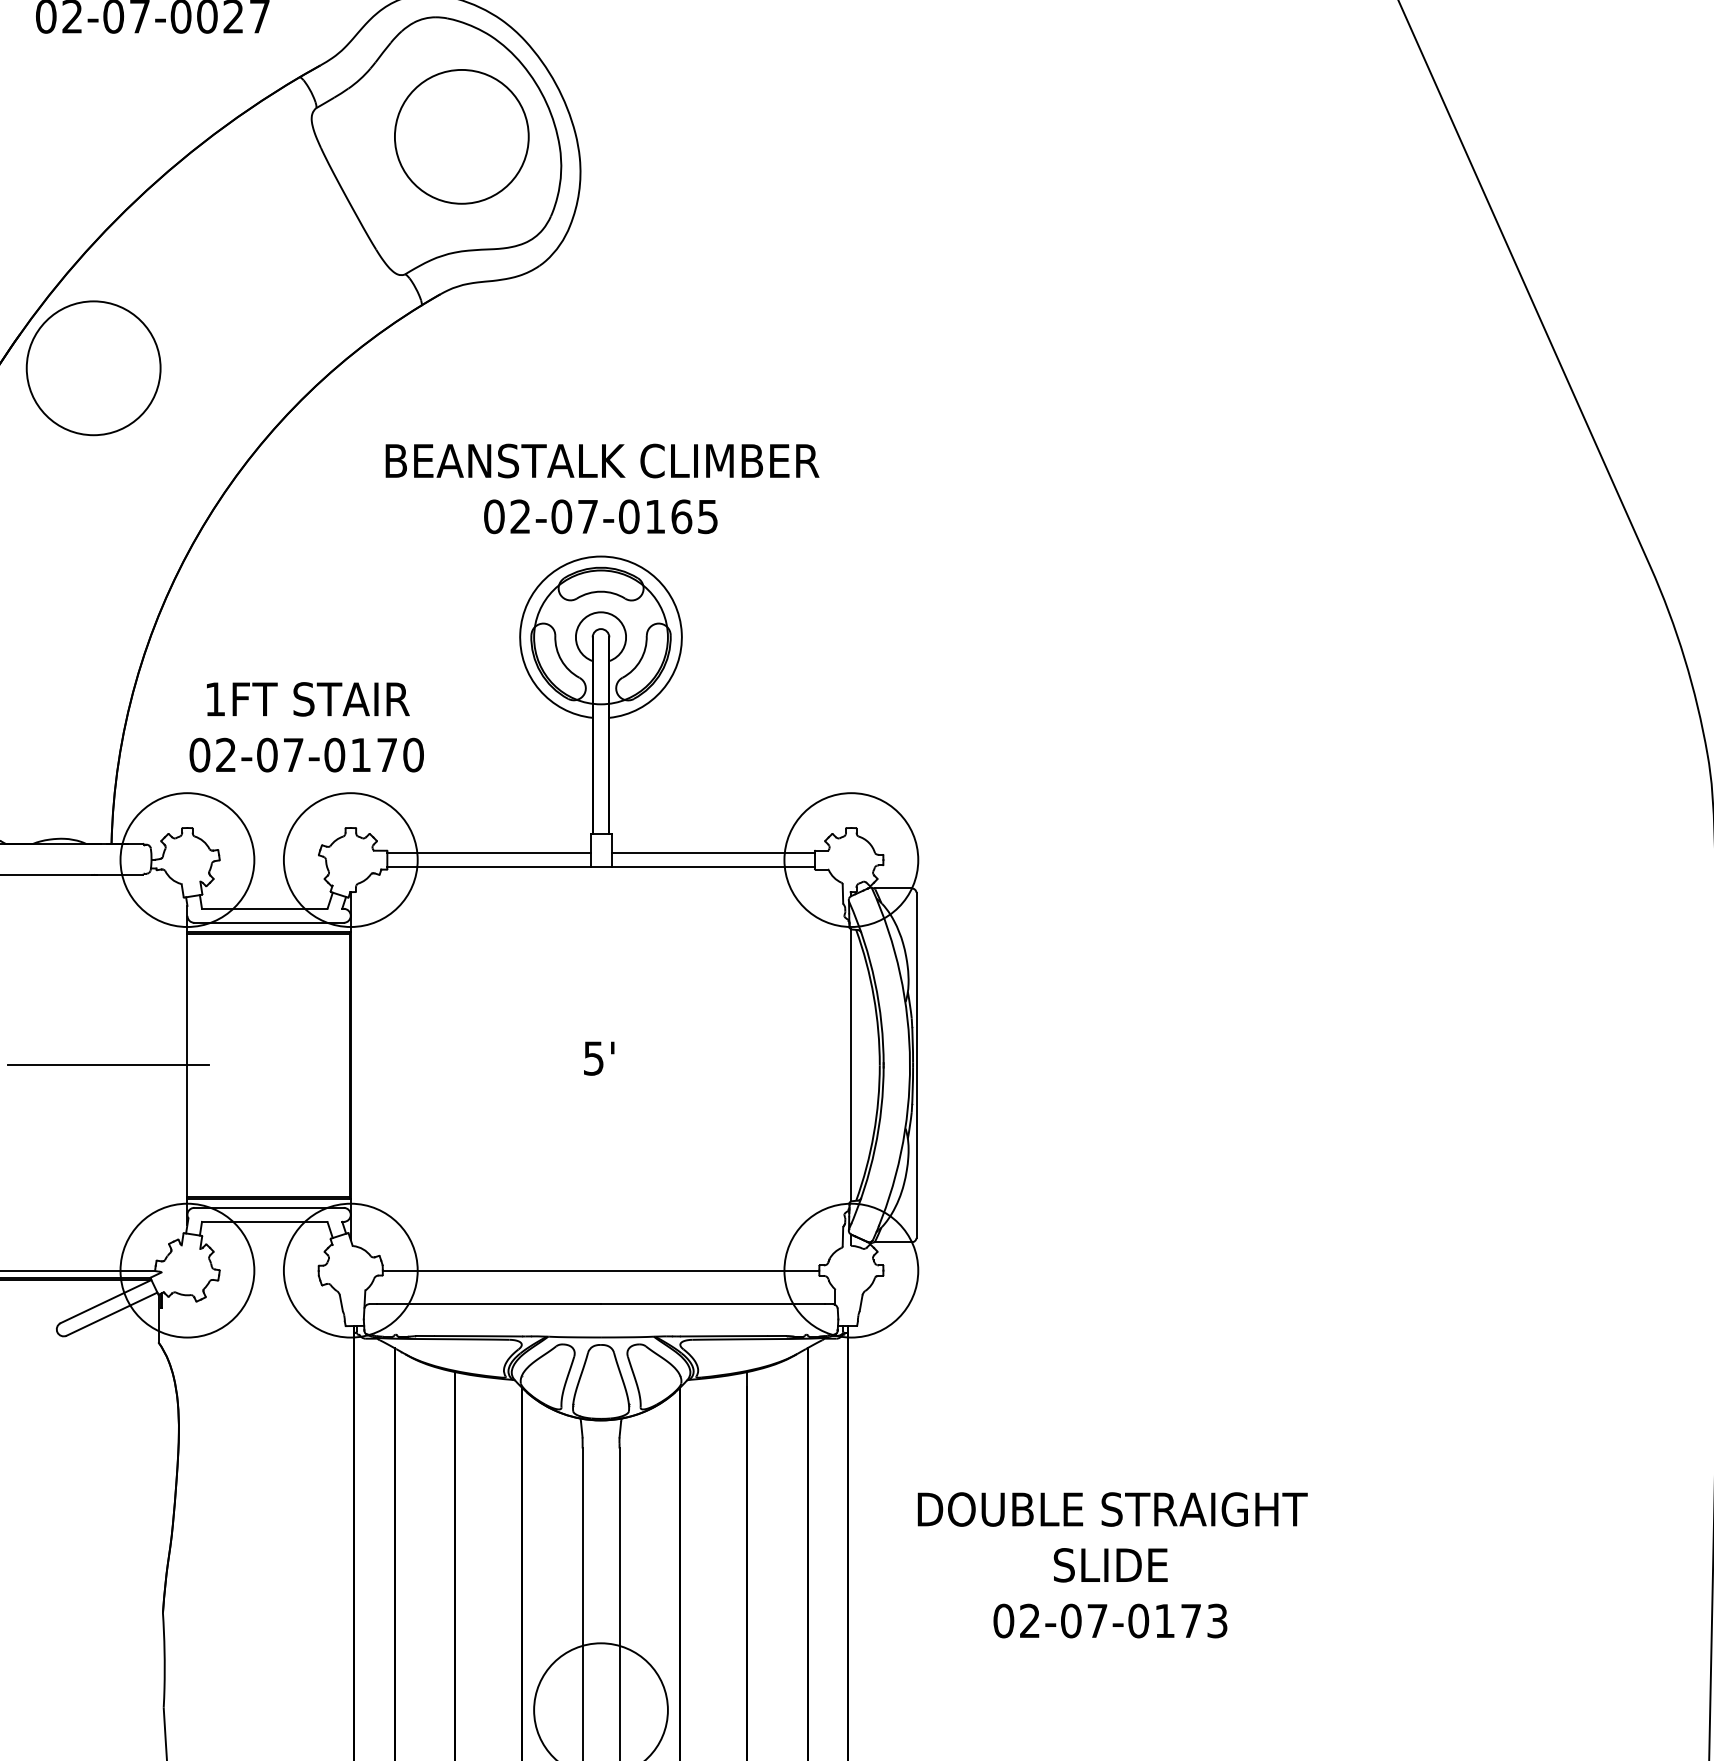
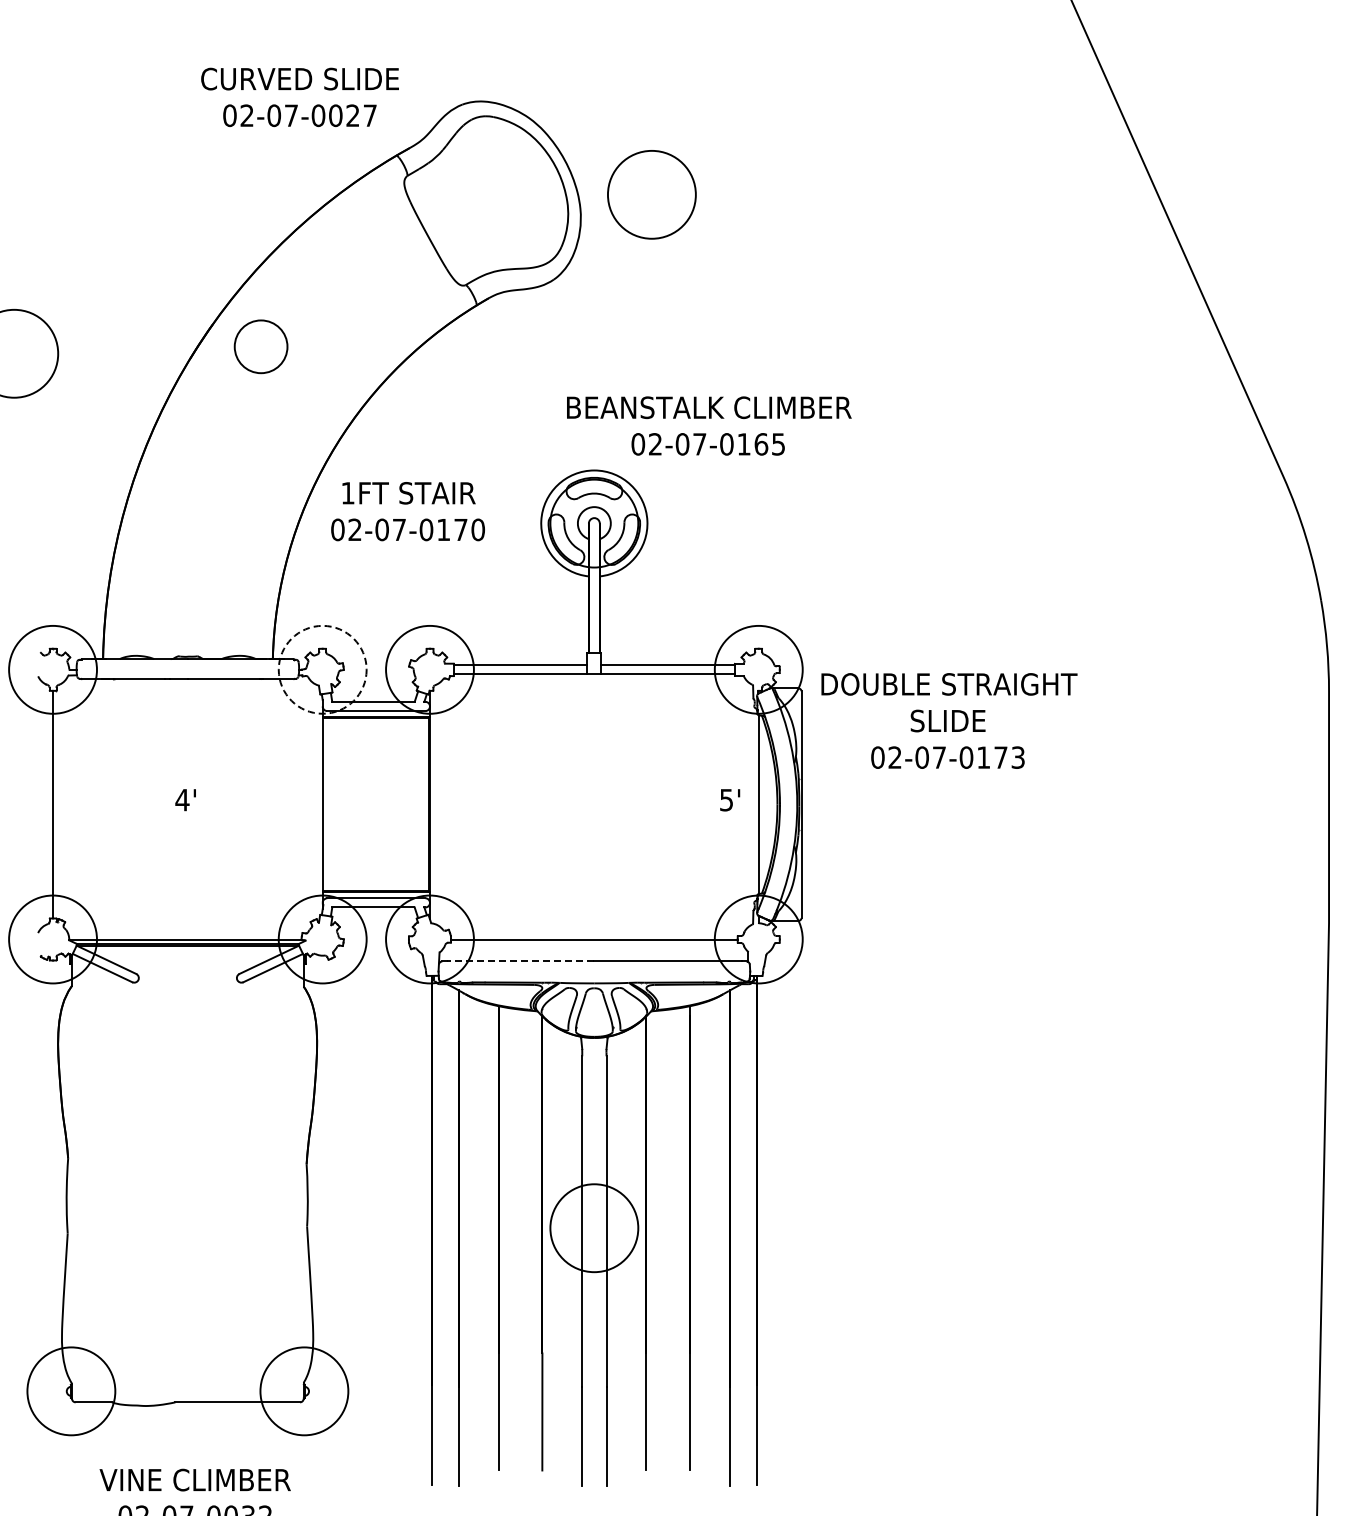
circle: (461, 136) -> (651, 194), moved
circle: (94, 367) -> (261, 346), size x0.6
text: (602, 488) -> (709, 425), moved
text: (305, 727) -> (407, 511), moved
circle: (187, 859) -> (322, 669), solid -> dashed
text: (599, 1059) -> (730, 800), moved
line: (109, 1065) -> (271, 804), removed
line: (488, 1304) -> (520, 961), solid -> dashed
text: (1112, 1564) -> (949, 720), moved

